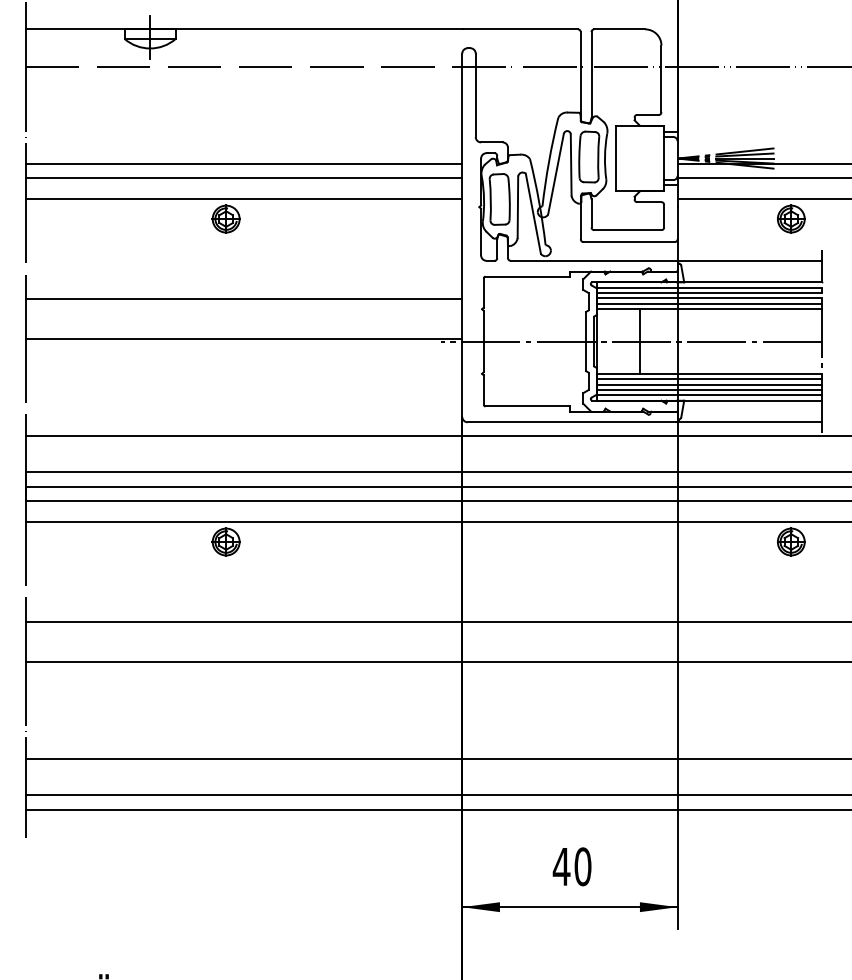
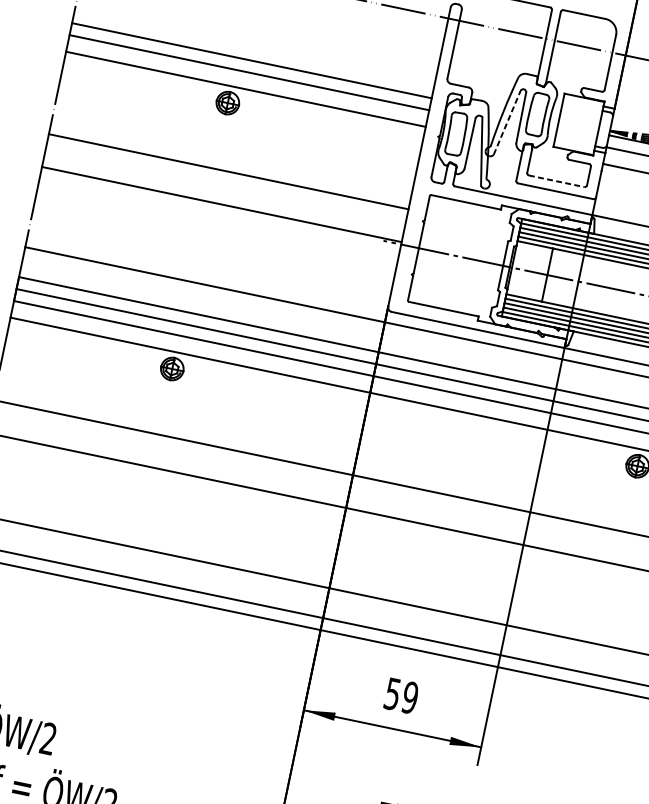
line: (556, 173) -> (507, 122), solid -> dashed
line: (627, 230) -> (556, 181), solid -> dashed
text: (571, 866) -> (400, 695), 40 -> 59

